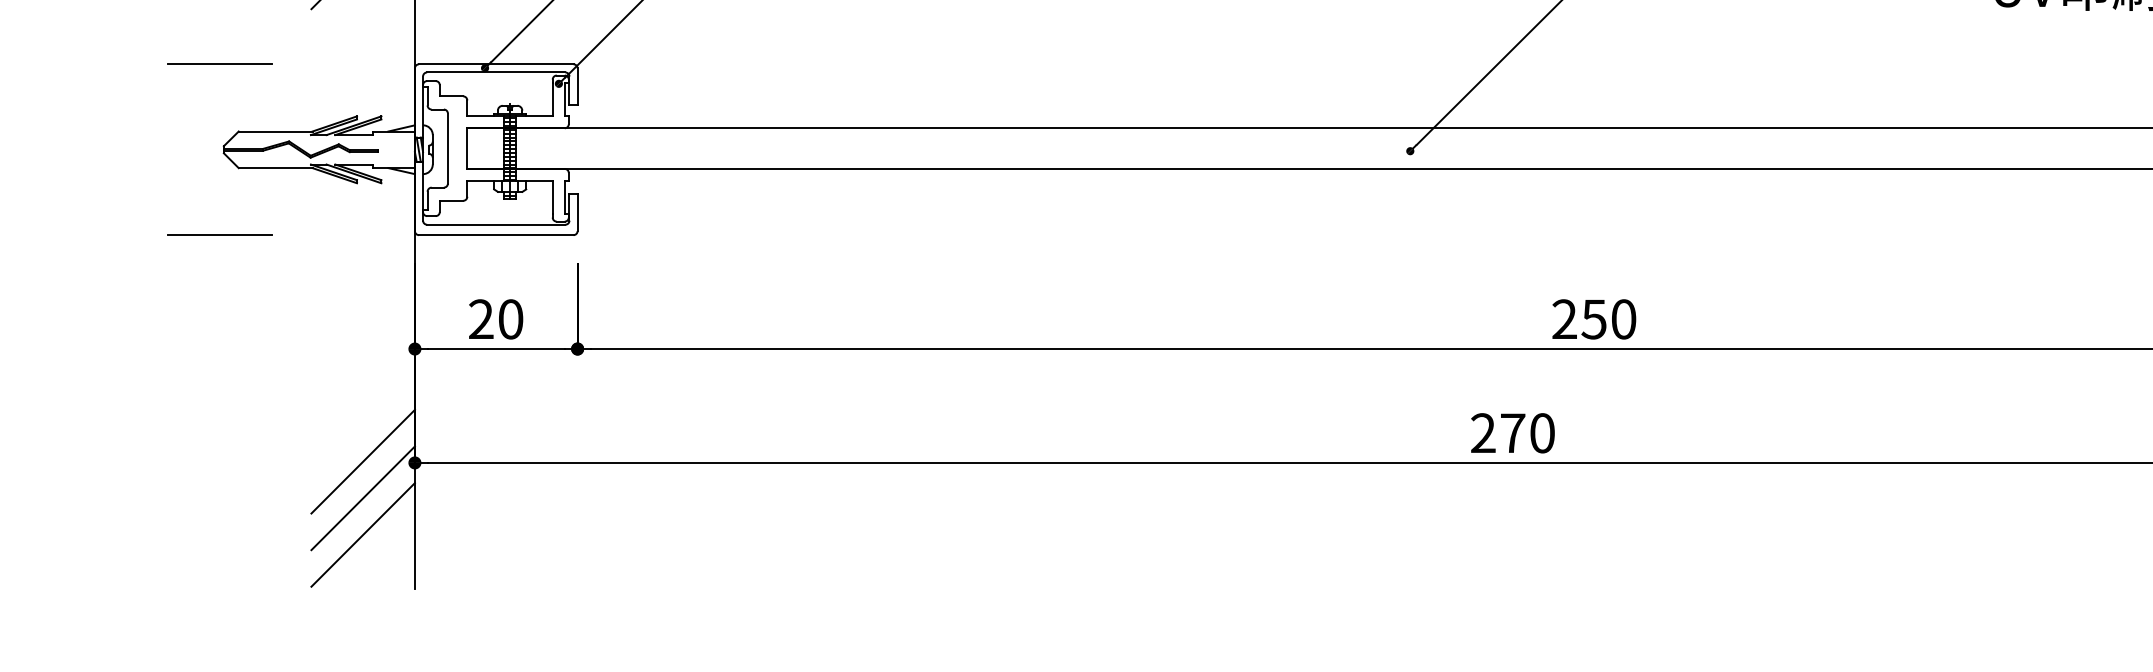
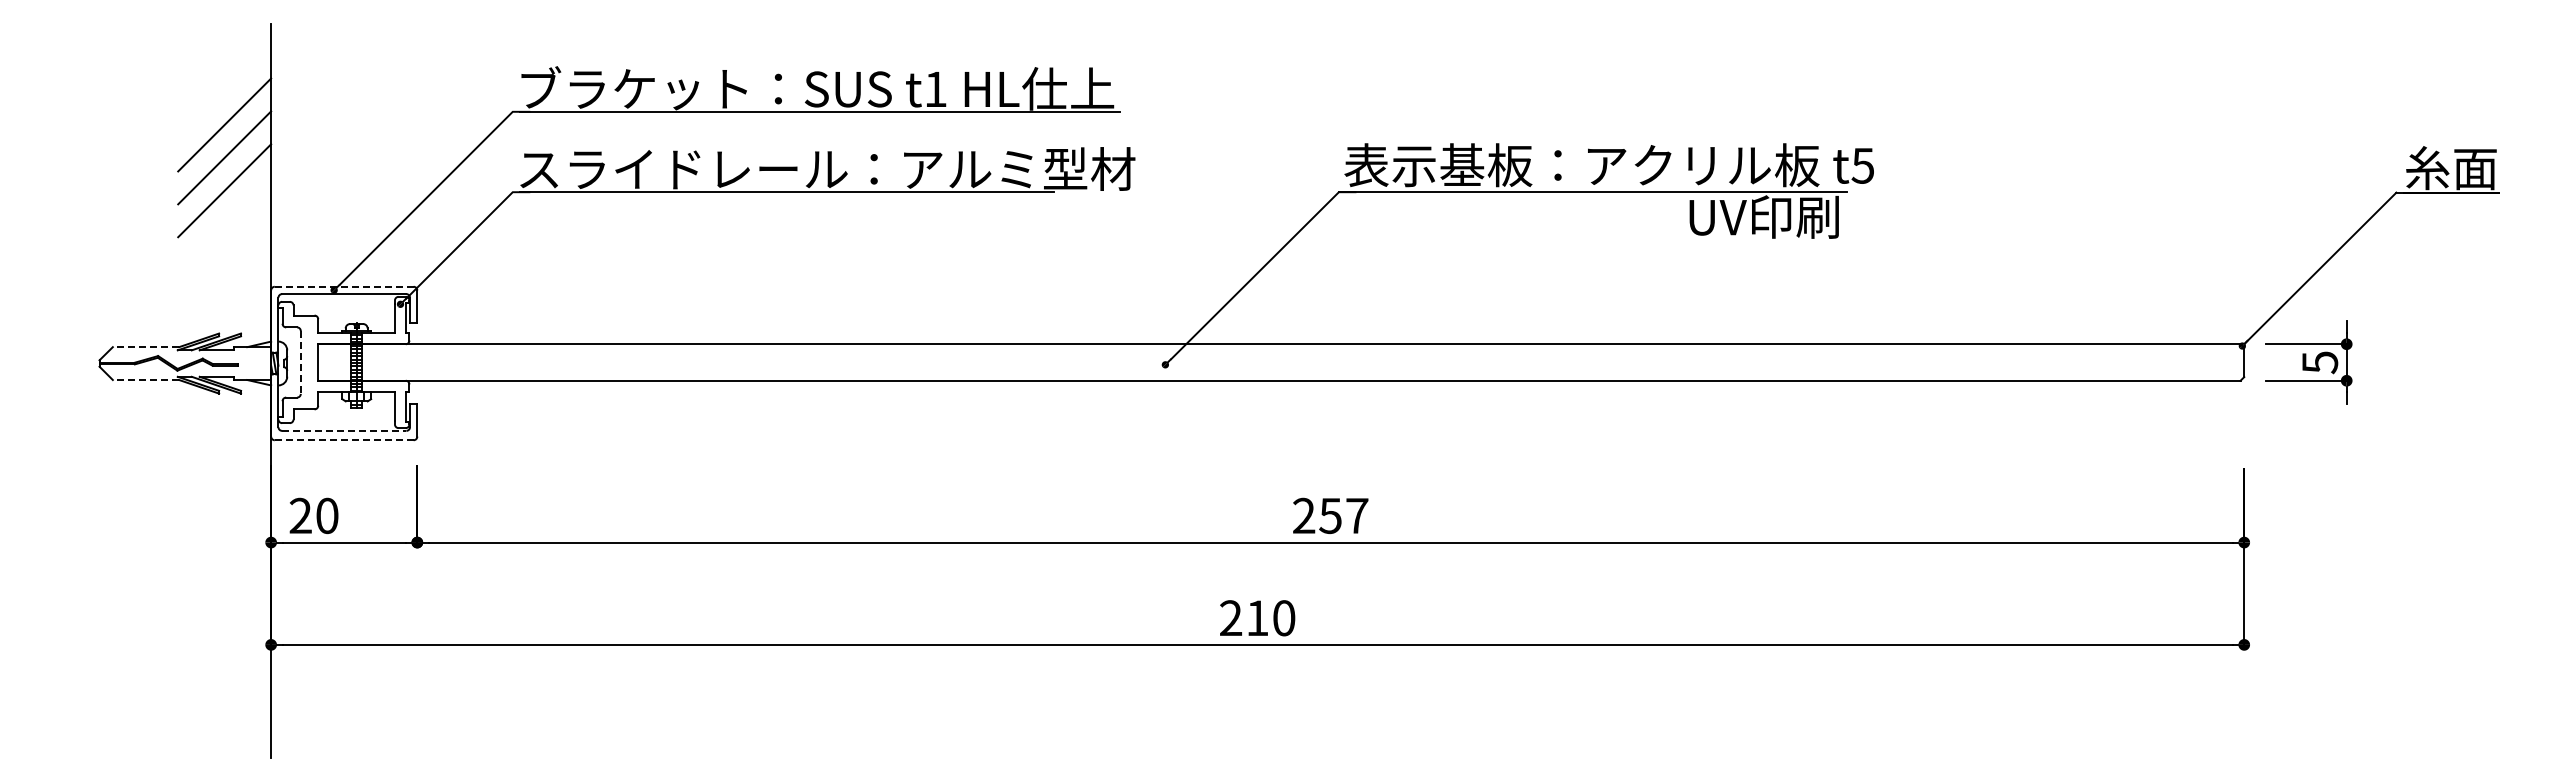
line: (219, 64) -> (95, 286), removed
line: (495, 64) -> (343, 286), solid -> dashed
line: (275, 131) -> (145, 347), solid -> dashed
line: (447, 148) -> (300, 362), solid -> dashed
line: (275, 168) -> (145, 380), solid -> dashed
line: (496, 224) -> (344, 430), solid -> dashed
line: (219, 235) -> (95, 440), removed
line: (496, 235) -> (344, 440), solid -> dashed
text: (495, 318) -> (313, 515), moved
text: (1624, 318) -> (1357, 515), 250 -> 257
text: (1512, 432) -> (1257, 617), 270 -> 210
line: (362, 461) -> (224, 643), removed
line: (362, 498) -> (224, 676), removed
line: (362, 534) -> (224, 709), removed

